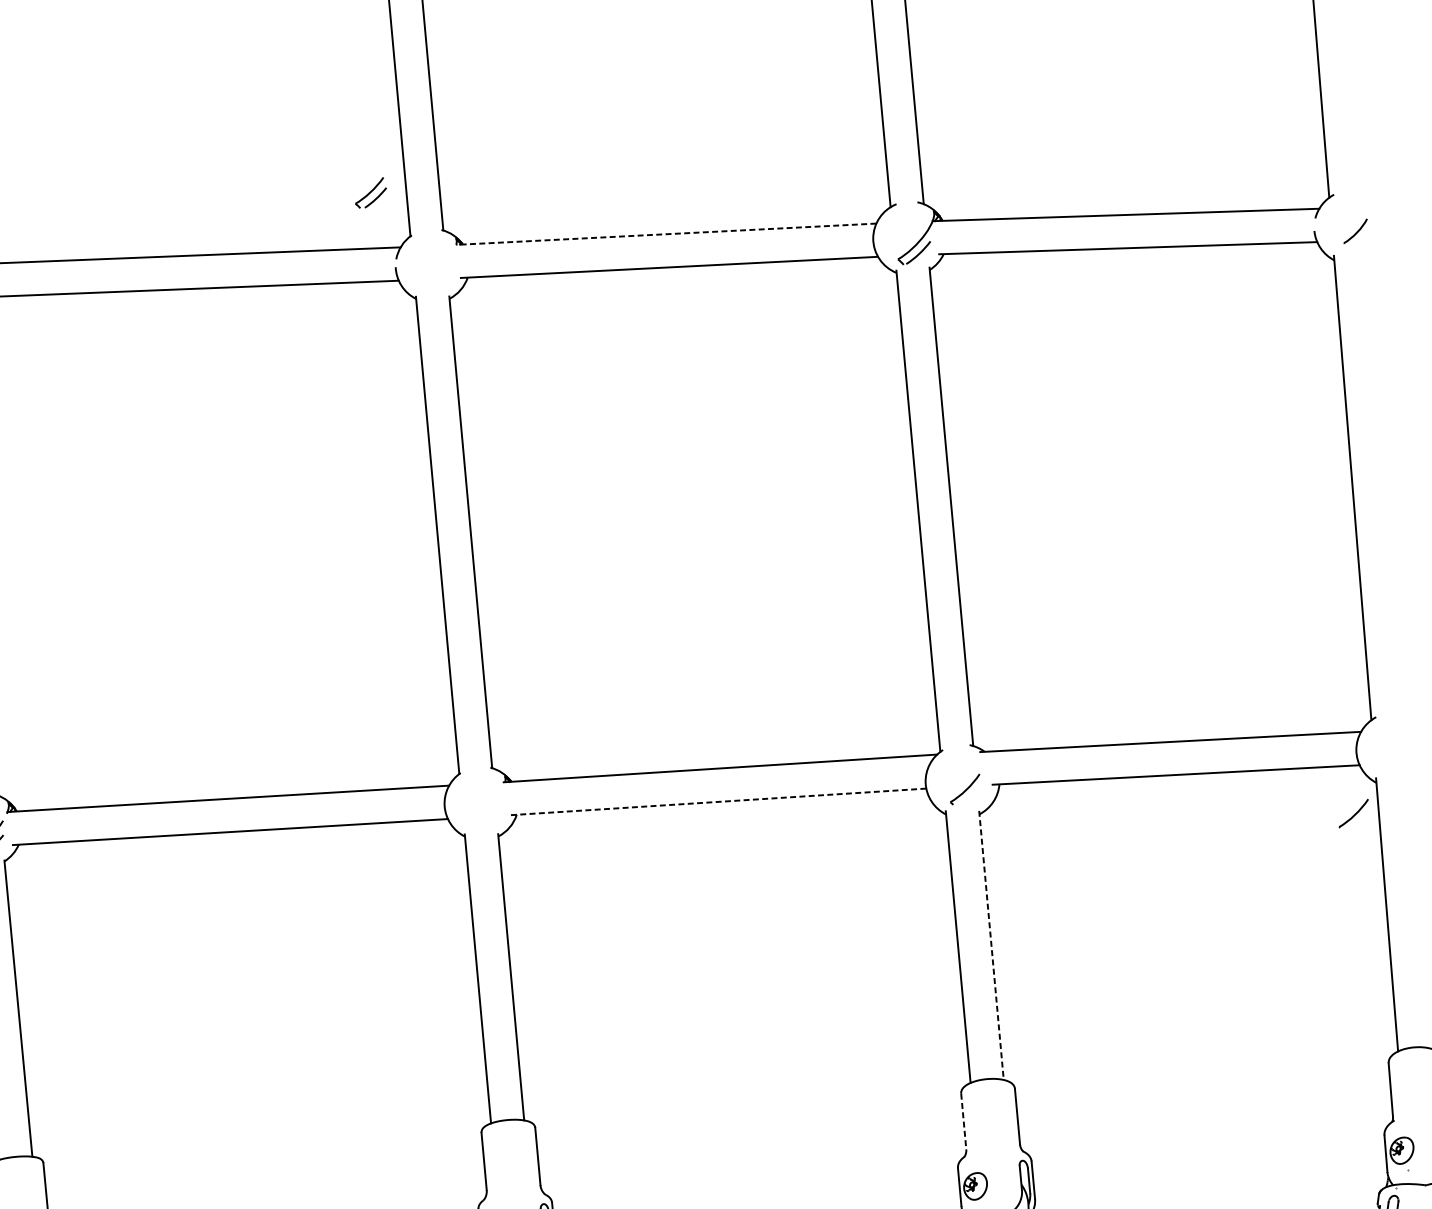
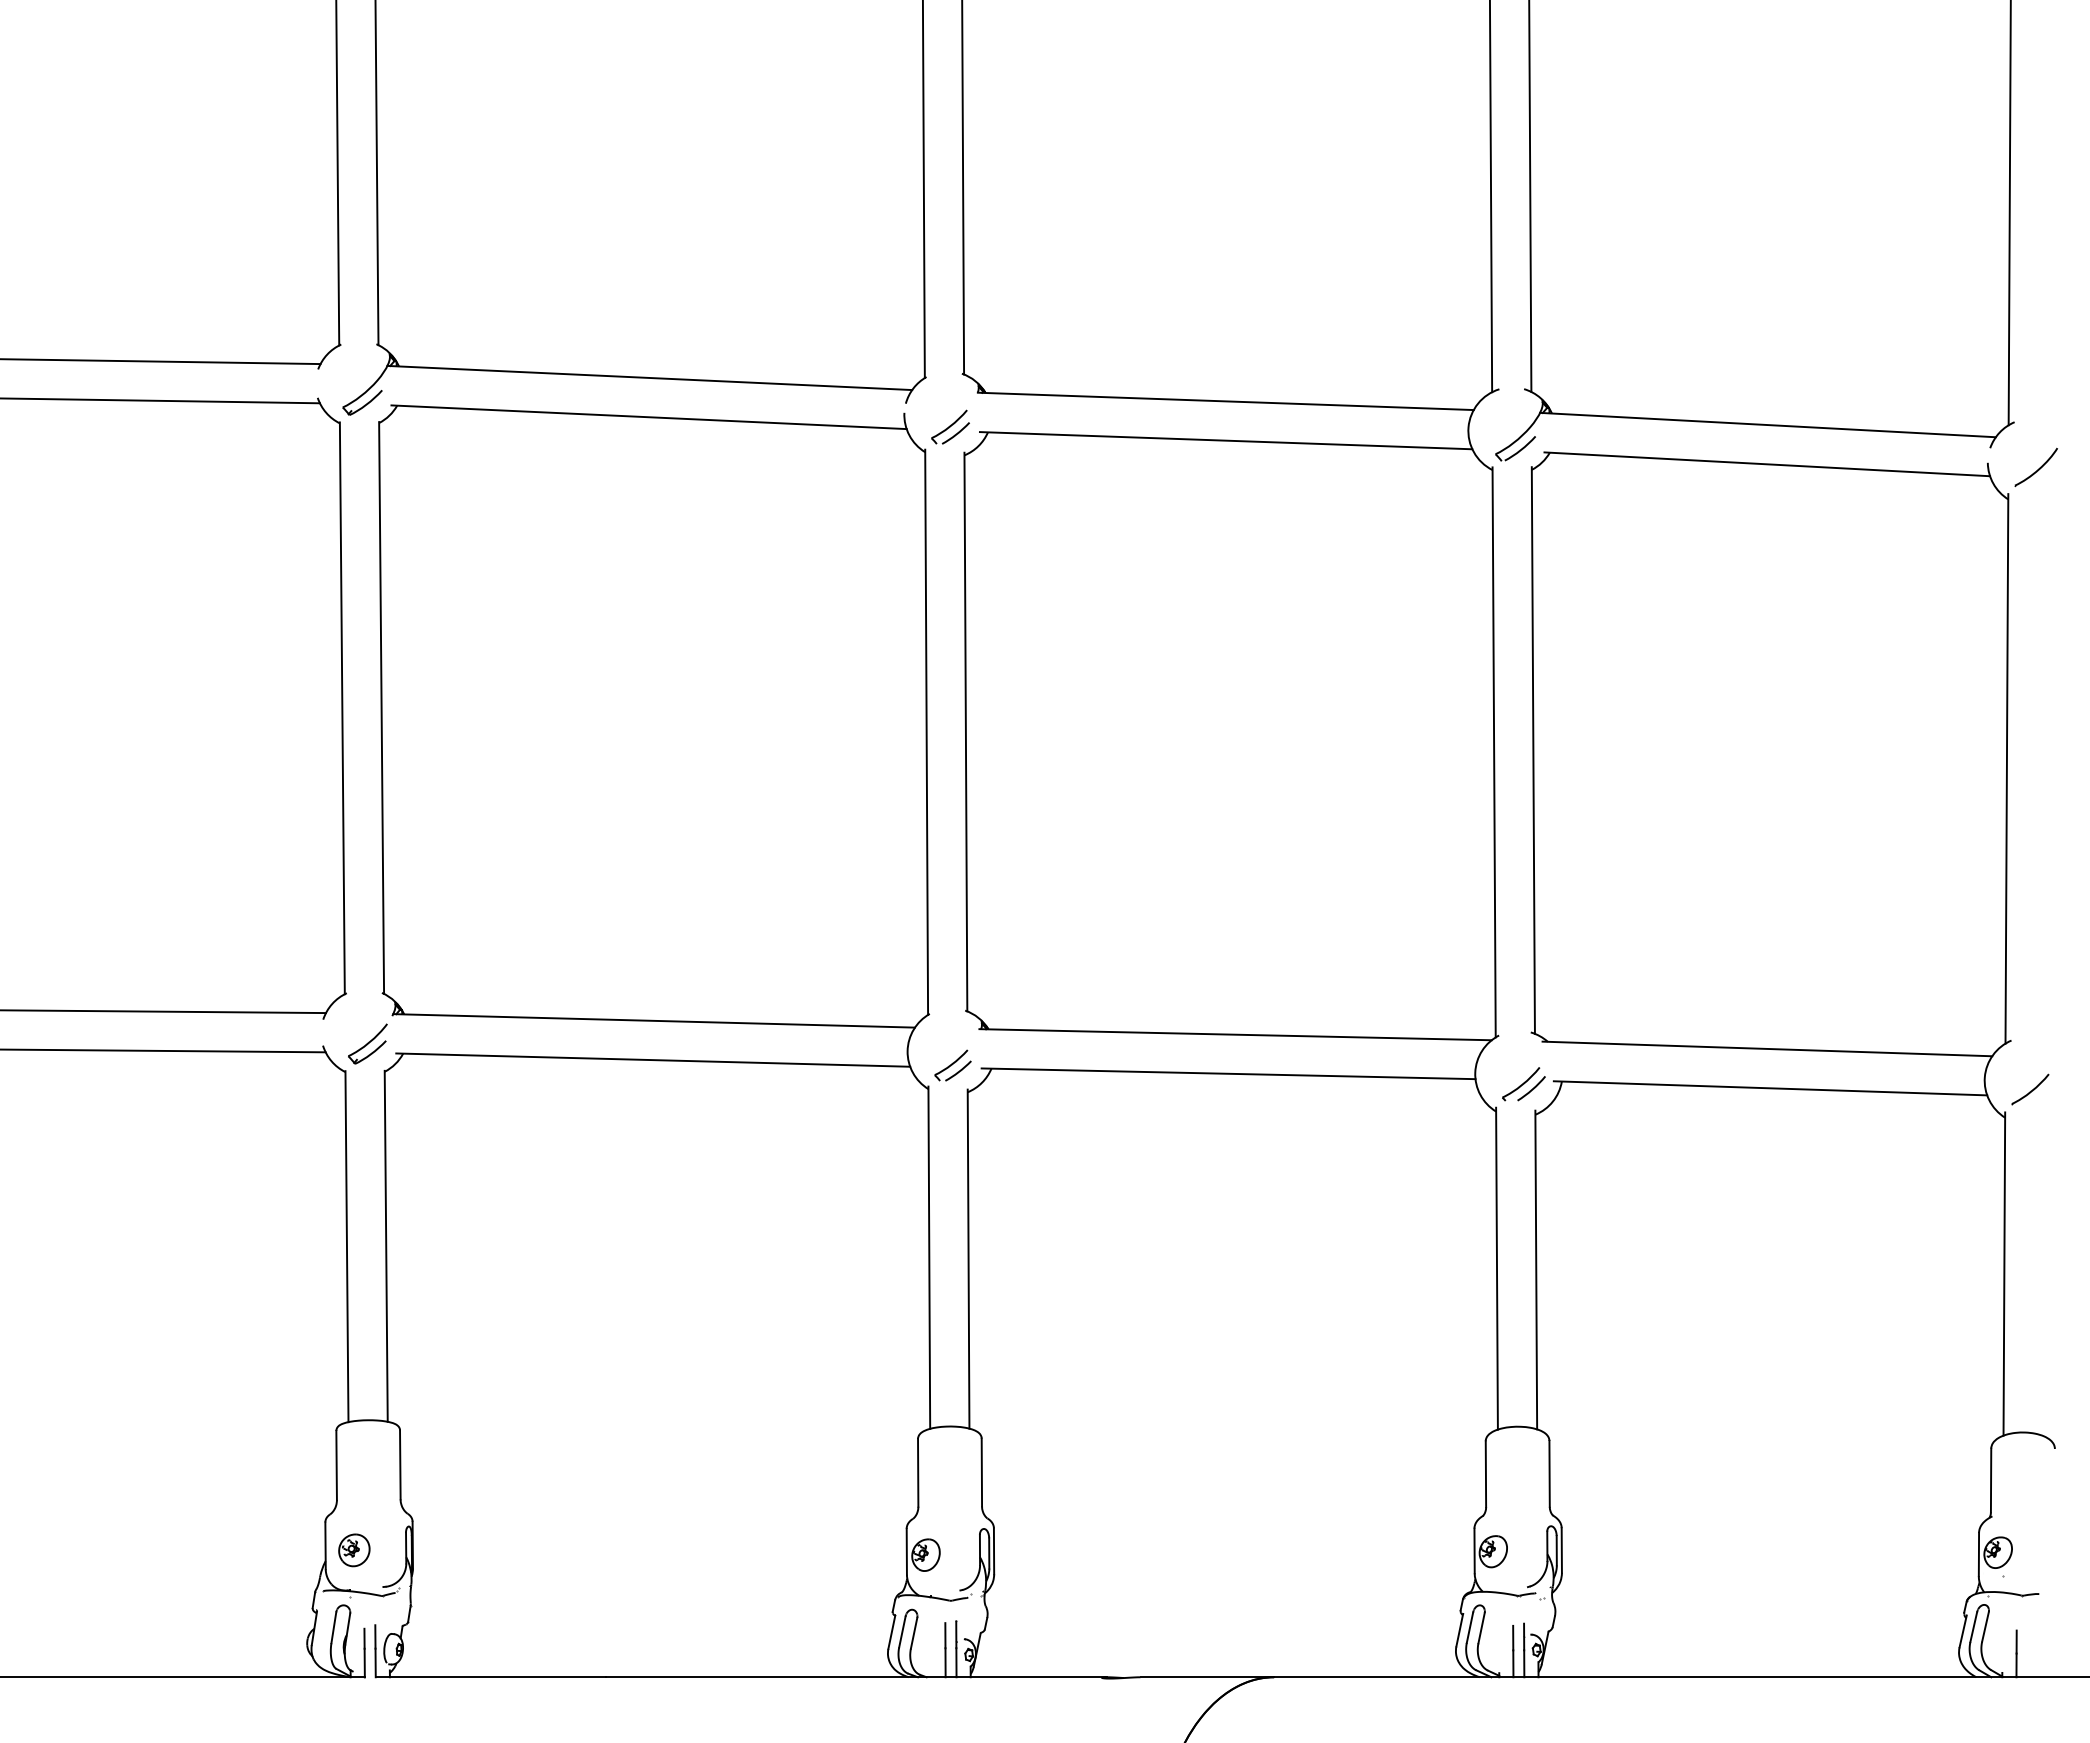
part: (370, 192) -> (950, 426), moved
part: (1355, 231) -> (2035, 467), size x1.43
line: (666, 234) -> (1225, 401), dashed -> solid
curve: (975, 792) -> (1532, 1088), added
line: (717, 801) -> (1228, 1073), dashed -> solid
part: (1353, 813) -> (2030, 1089), moved
part: (483, 814) -> (952, 1065), added
line: (991, 945) -> (1536, 1270), dashed -> solid
line: (963, 1121) -> (1485, 1474), dashed -> solid

